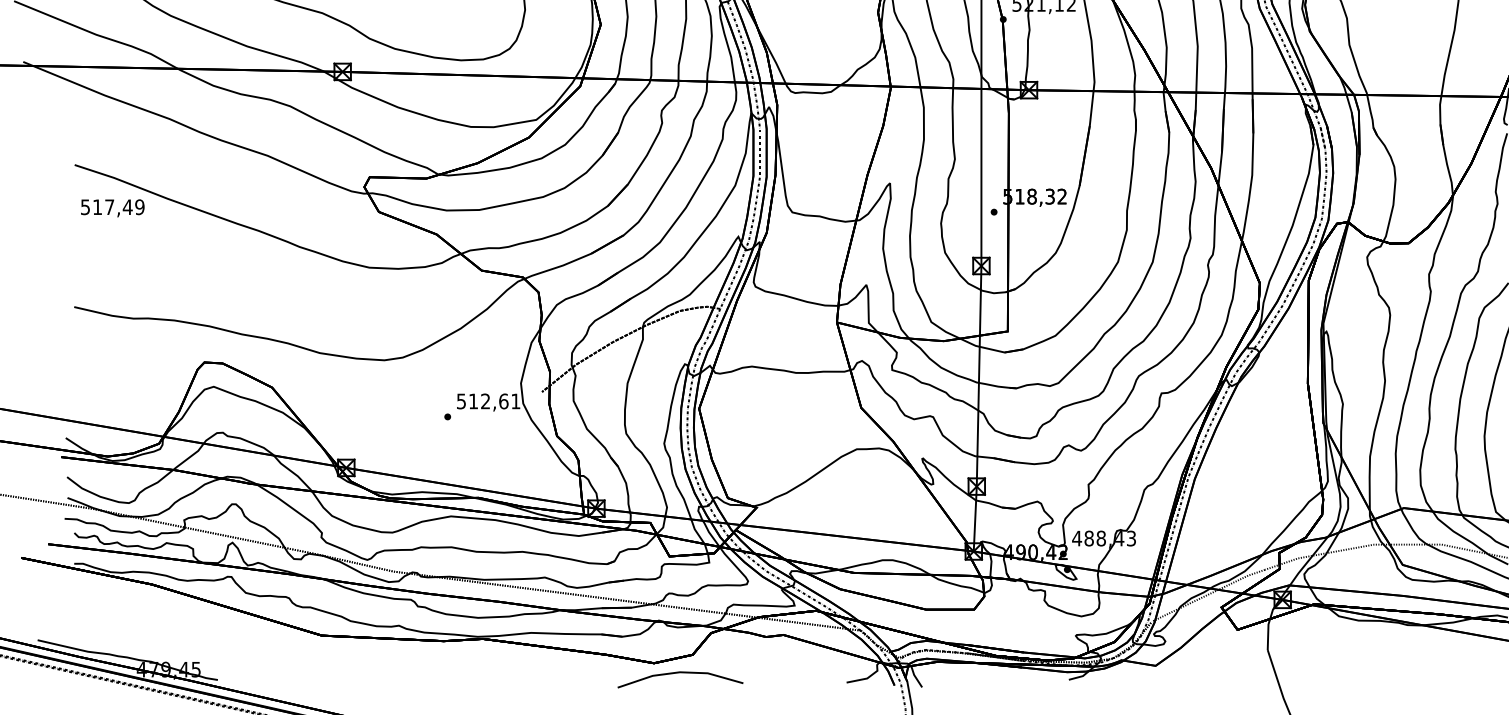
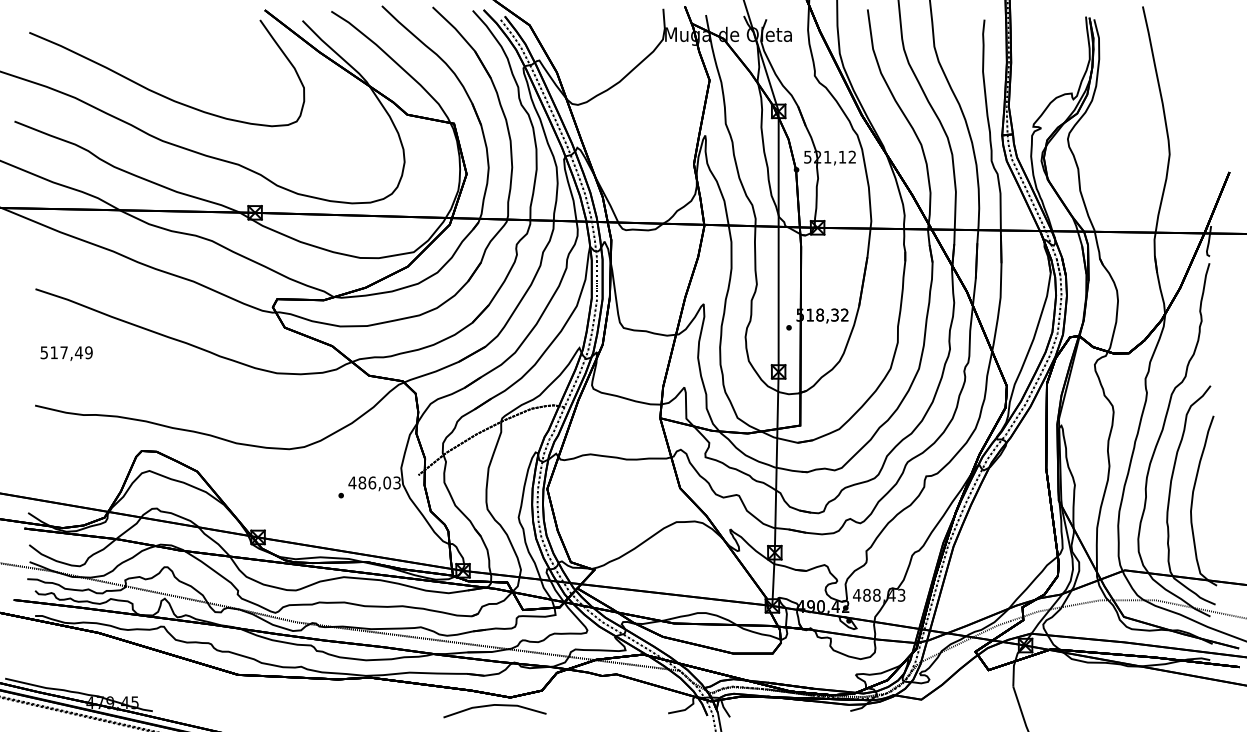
text: (112, 208) -> (66, 353), moved
text: (488, 400) -> (374, 482), 512,61 -> 486,03
line: (677, 674) -> (492, 706), moved

